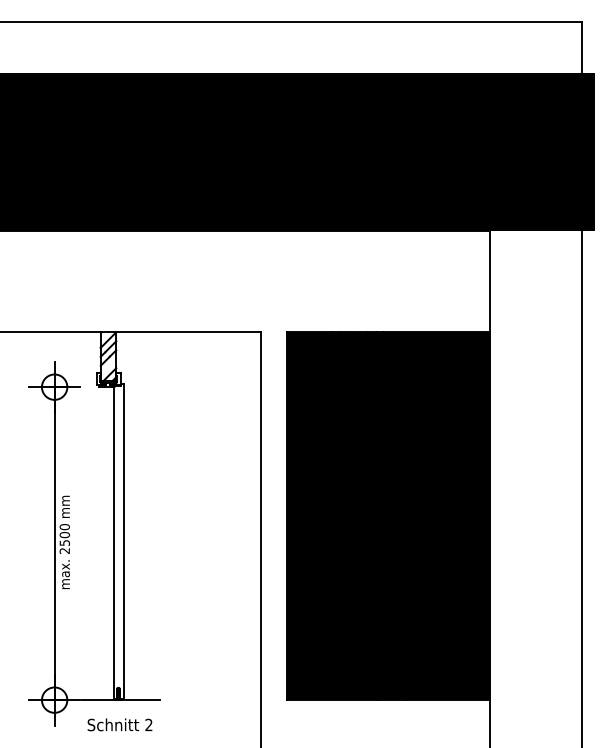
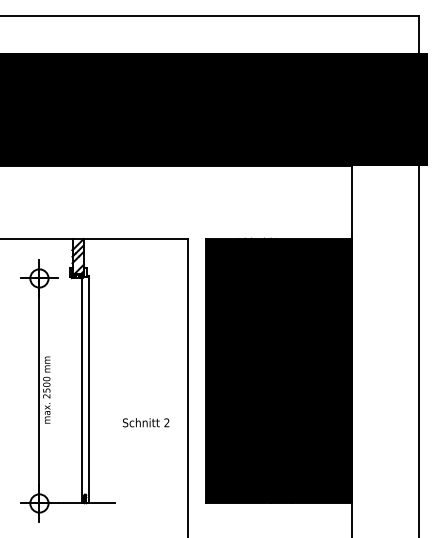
text: (119, 724) -> (145, 422), moved

